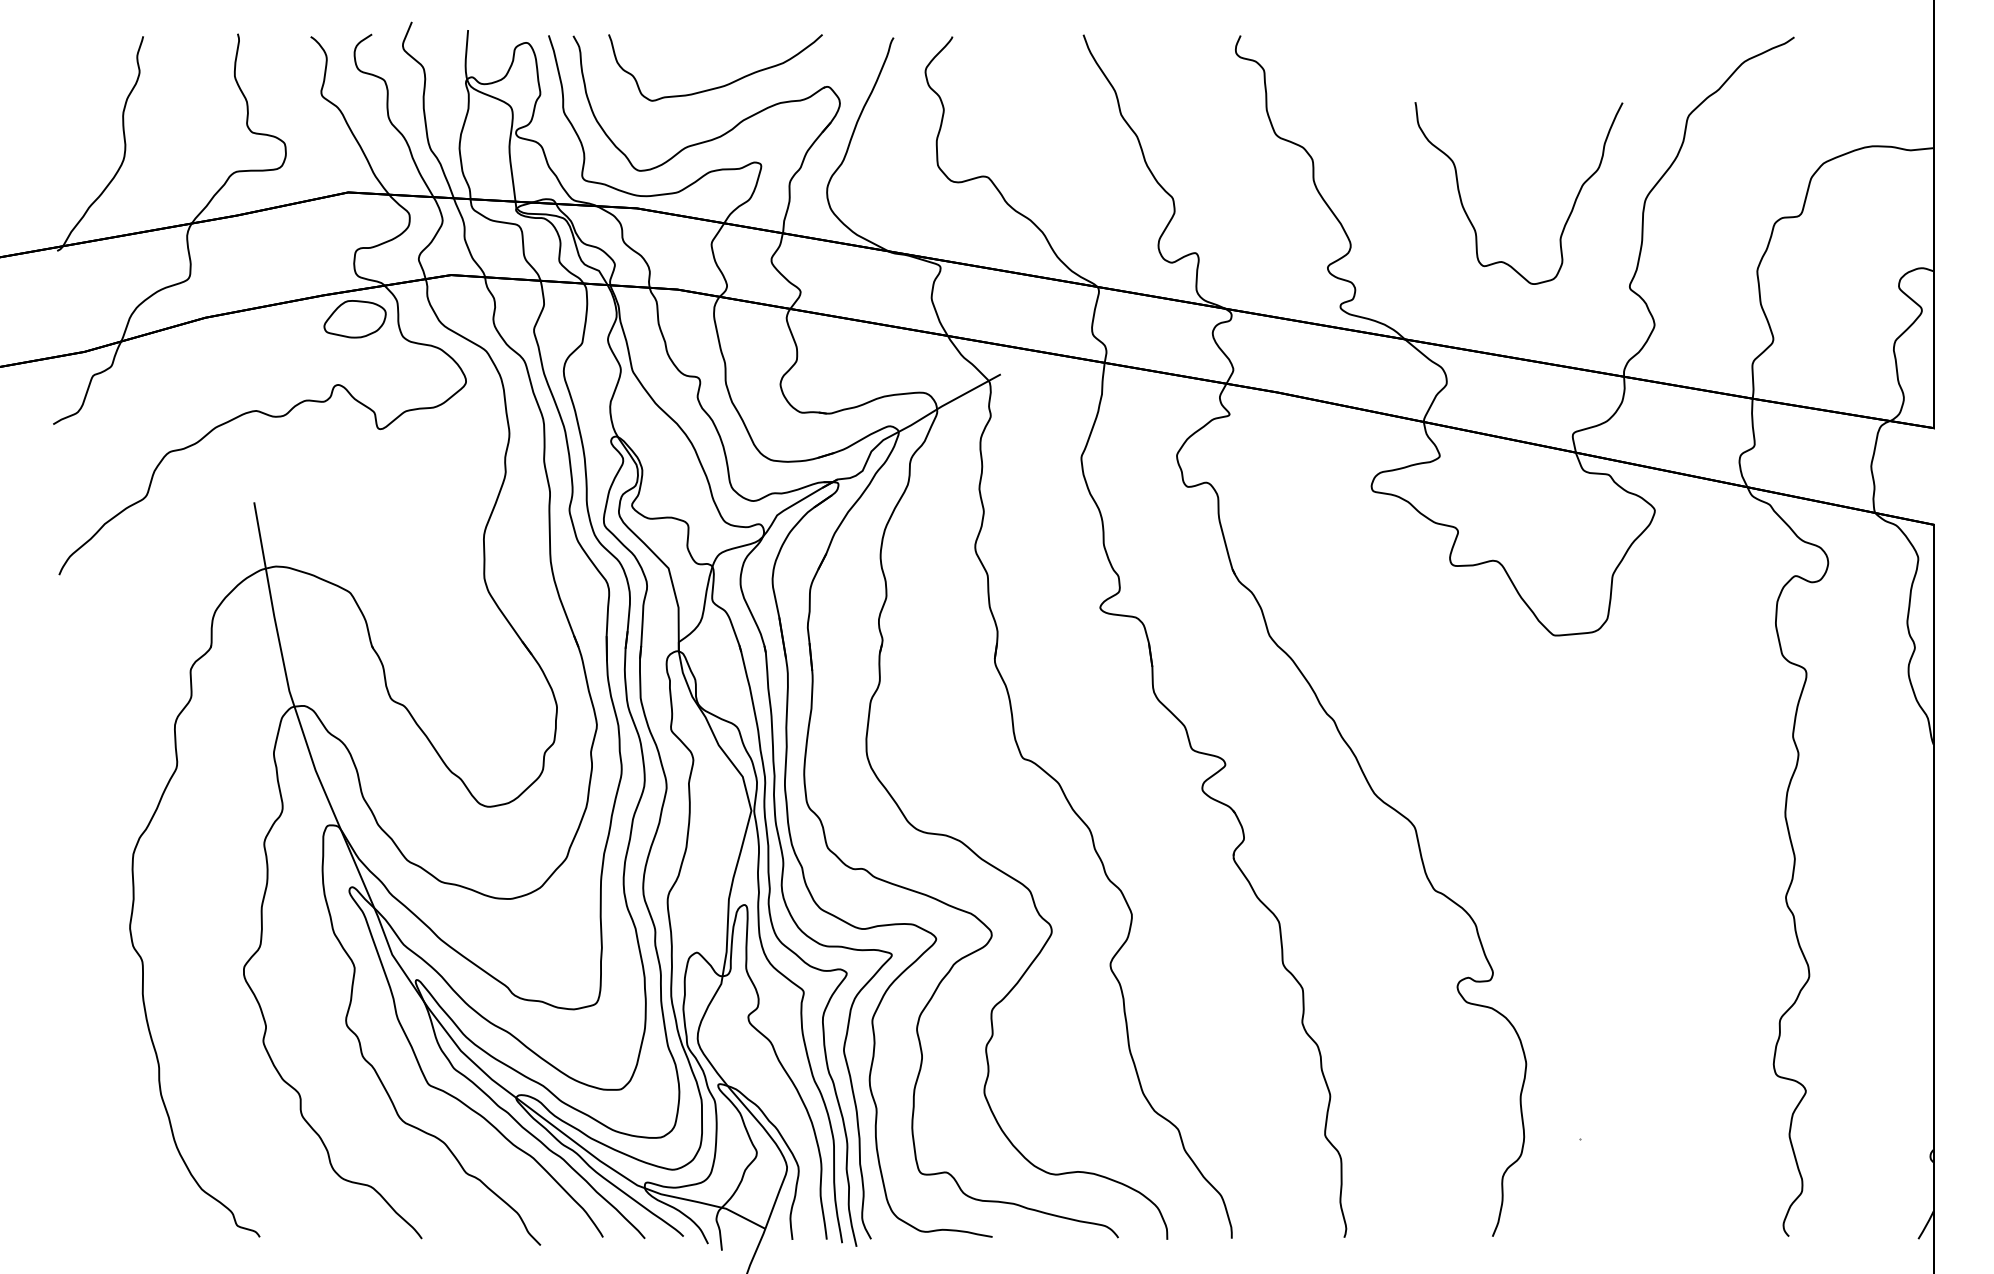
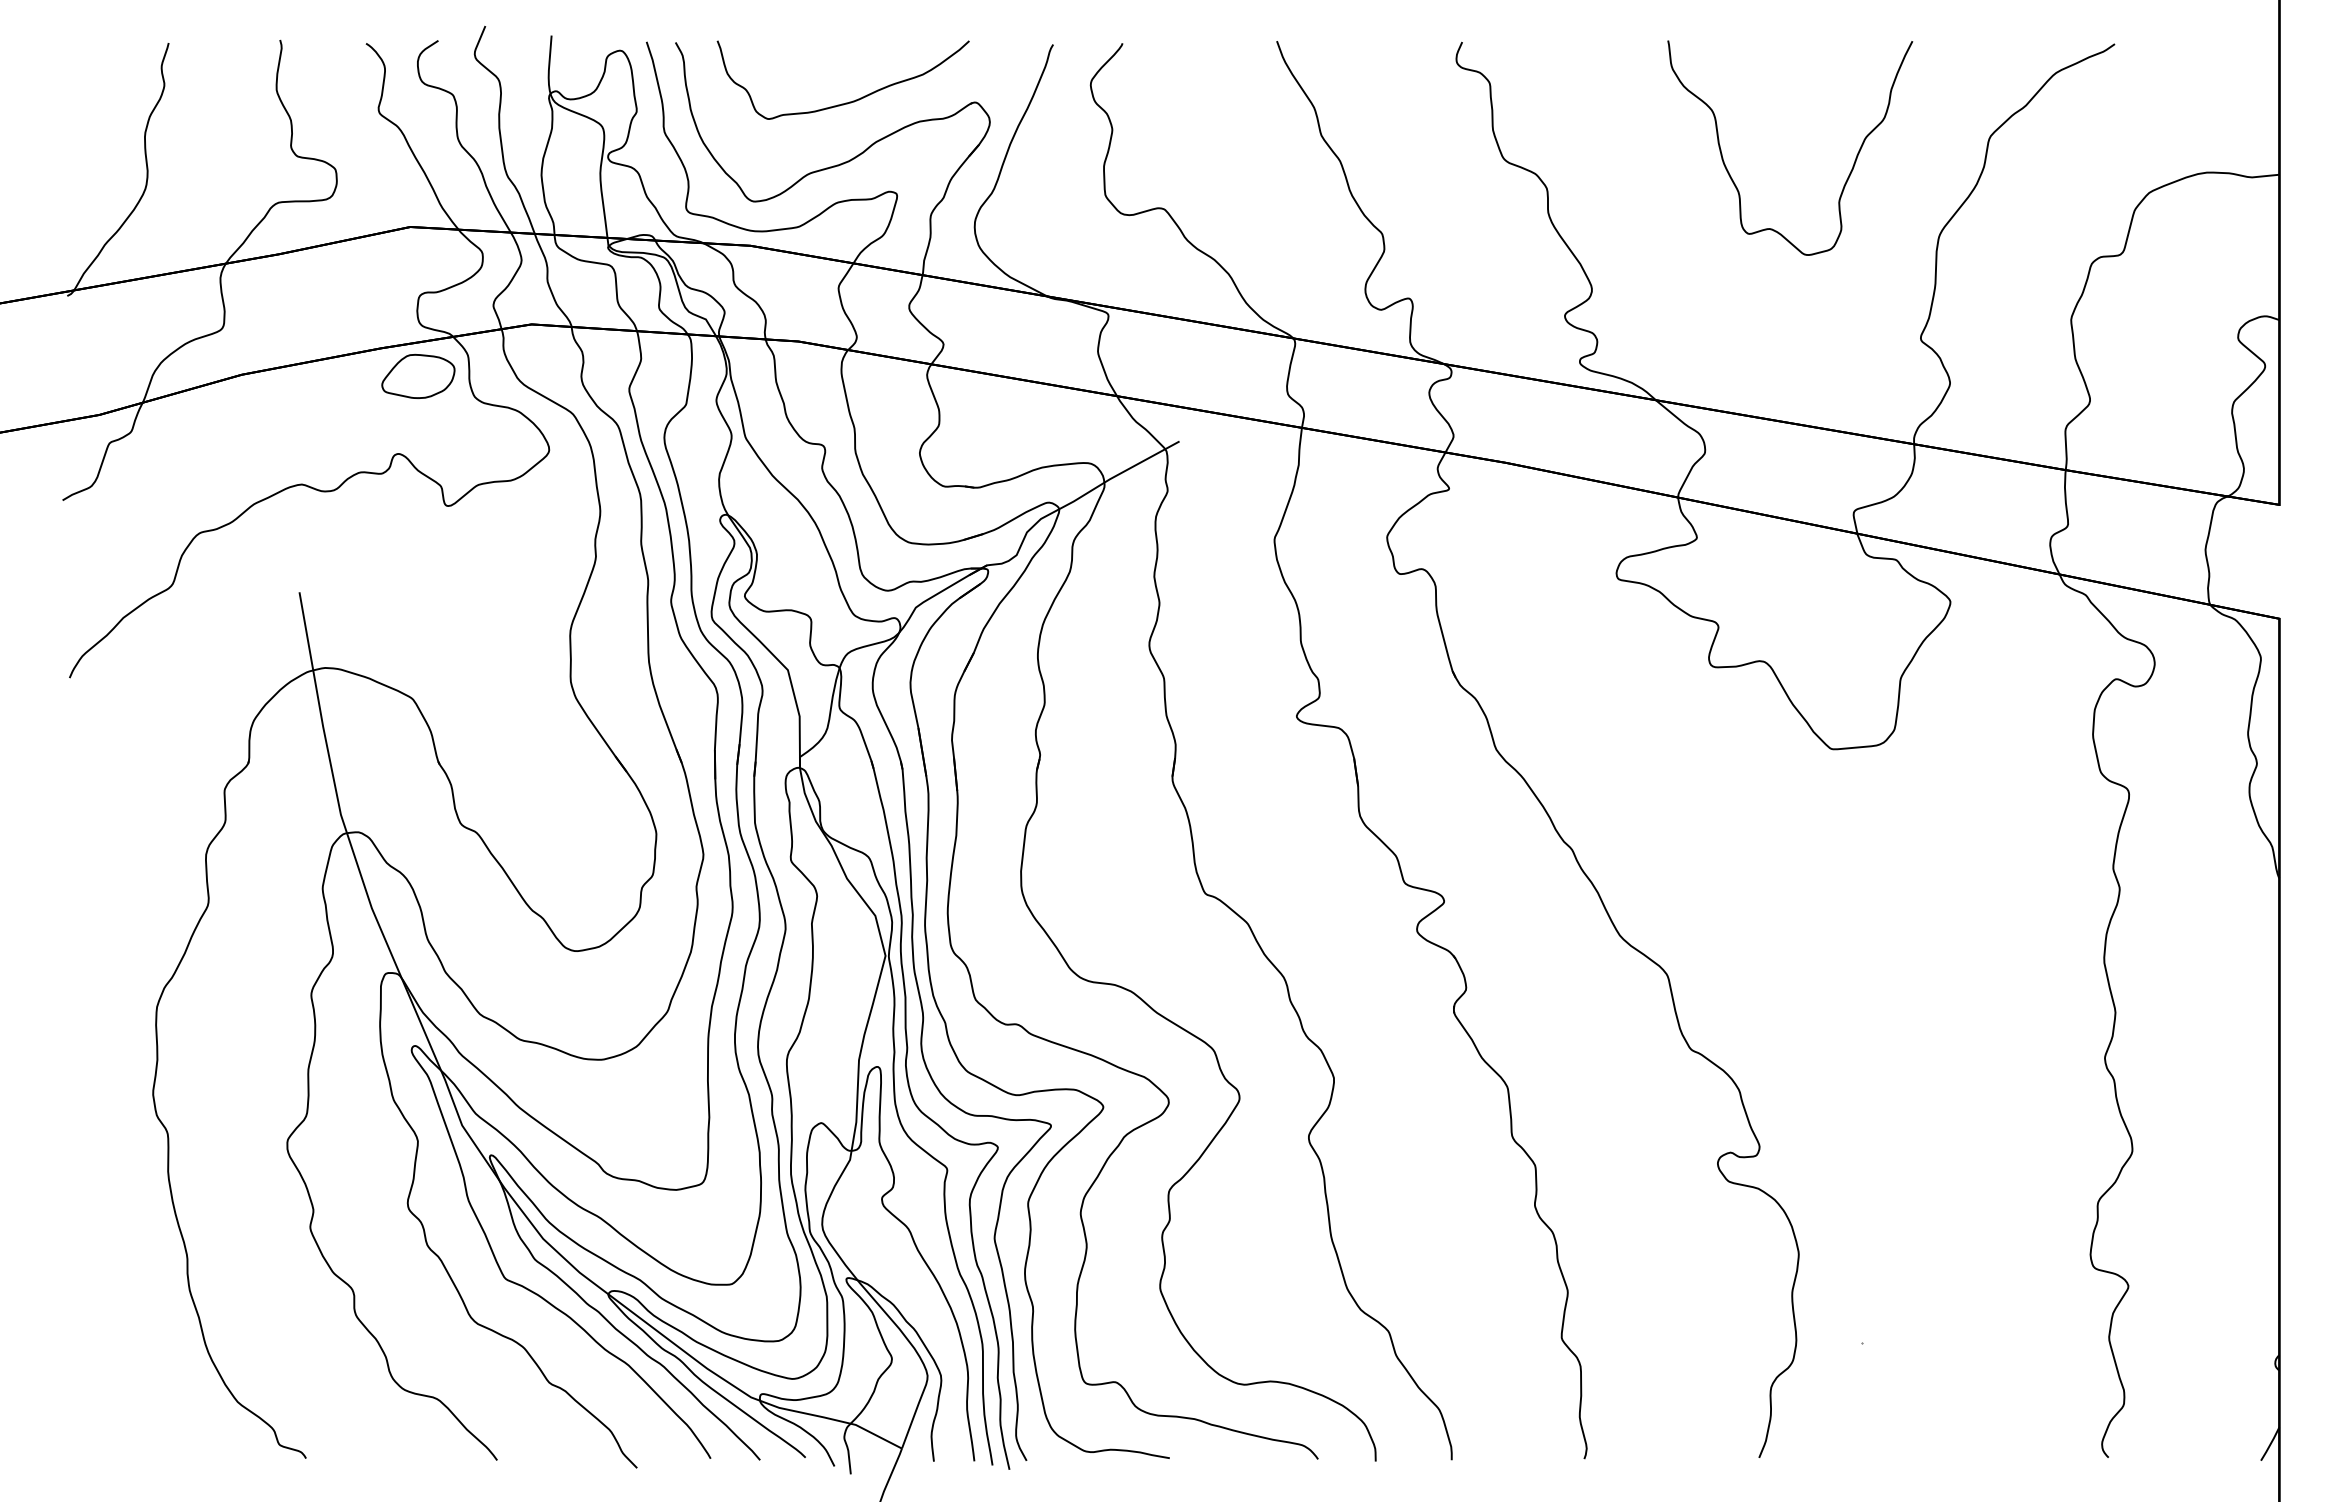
curve: (1568, 216) -> (1848, 175), moved

